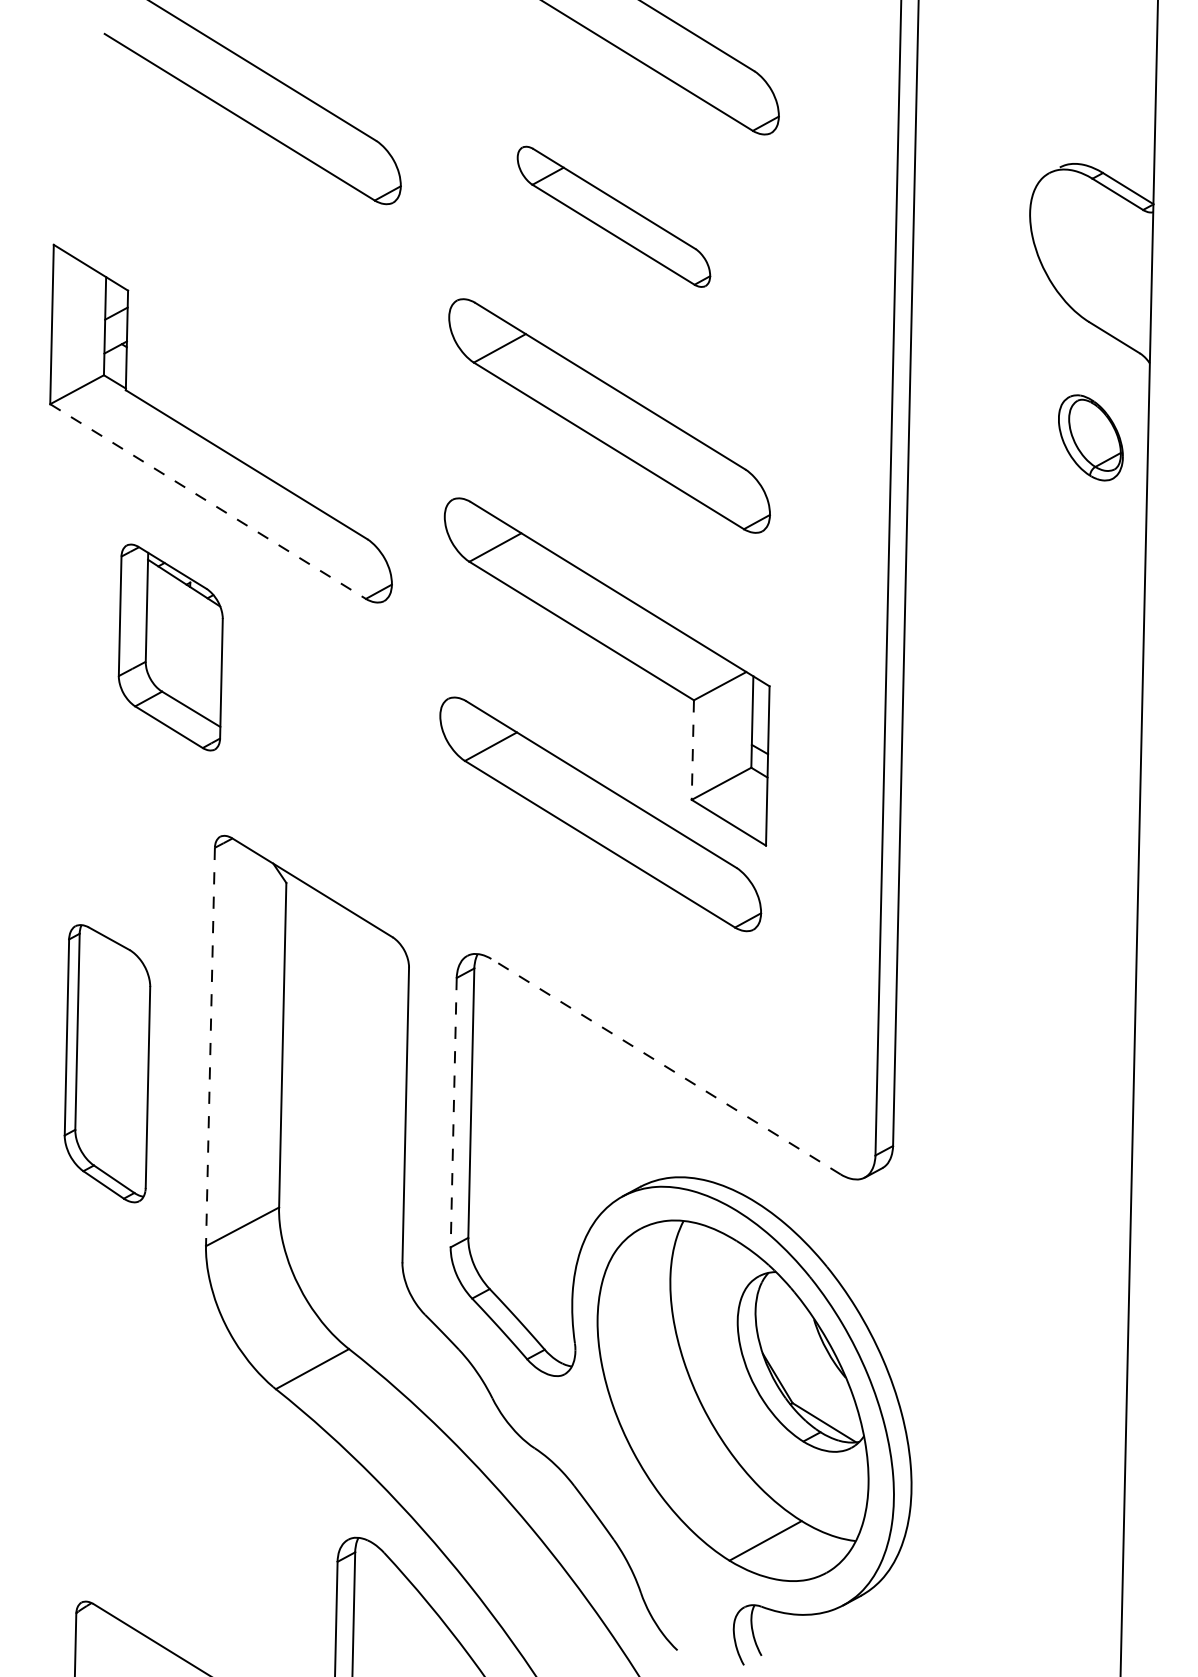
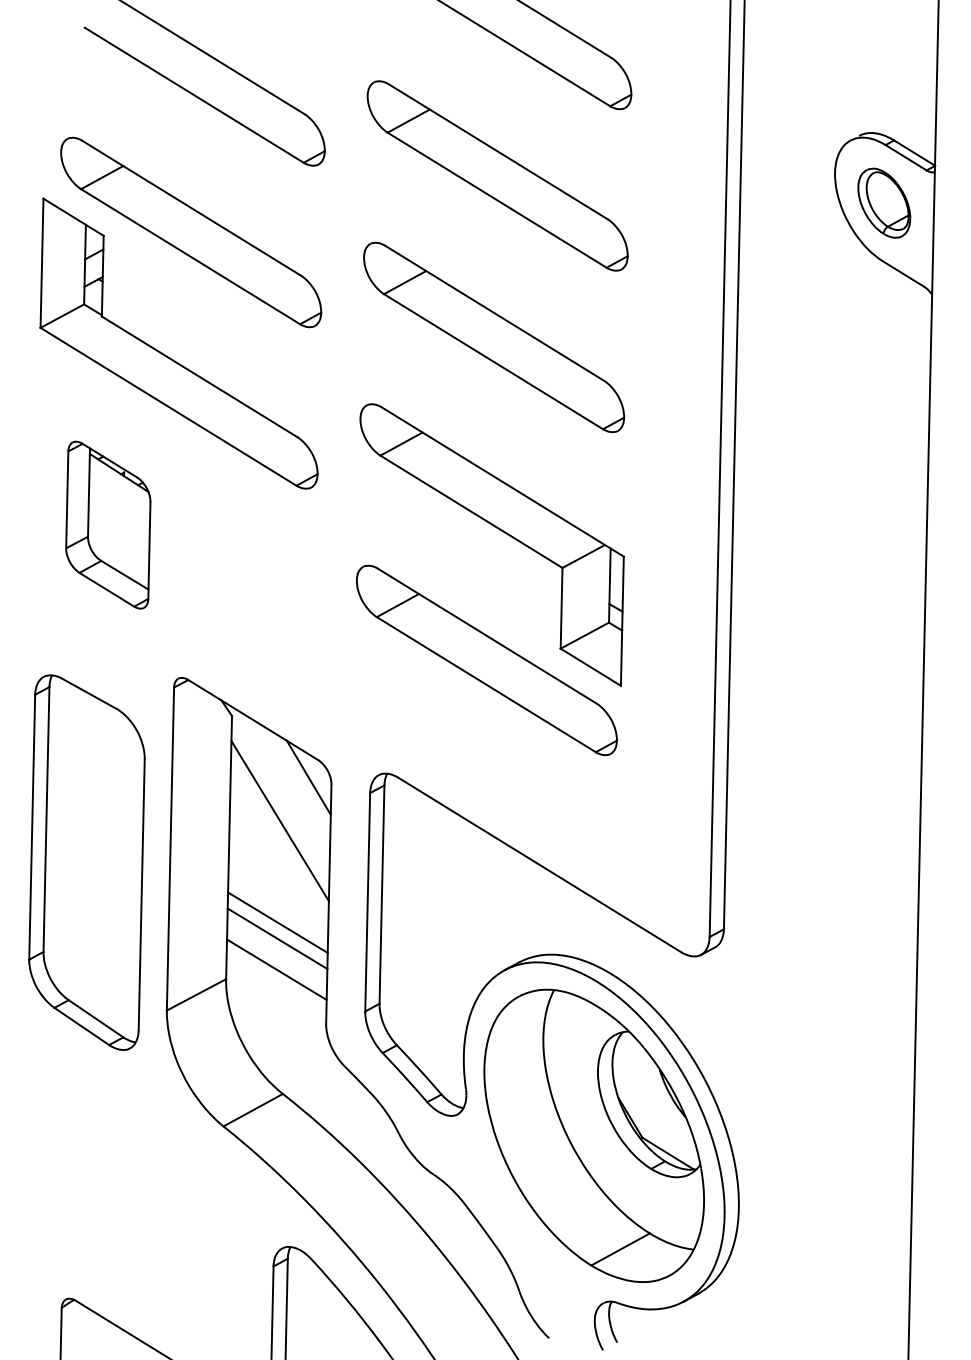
part: (613, 216) -> (497, 175), size x1.67
part: (236, 286) -> (191, 232), added
part: (1091, 437) -> (884, 202), moved
line: (208, 502) -> (168, 407), dashed -> solid
part: (171, 646) -> (108, 524), moved
line: (692, 750) -> (561, 608), dashed -> solid
line: (380, 958) -> (308, 777), added
line: (344, 1013) -> (279, 821), added
line: (210, 1047) -> (170, 849), dashed -> solid
part: (106, 1063) -> (86, 862), size x1.67
line: (665, 1066) -> (539, 864), dashed -> solid
line: (453, 1112) -> (367, 902), dashed -> solid
line: (342, 1137) -> (277, 922), added
line: (342, 1157) -> (277, 938), added
line: (341, 1195) -> (276, 969), added

